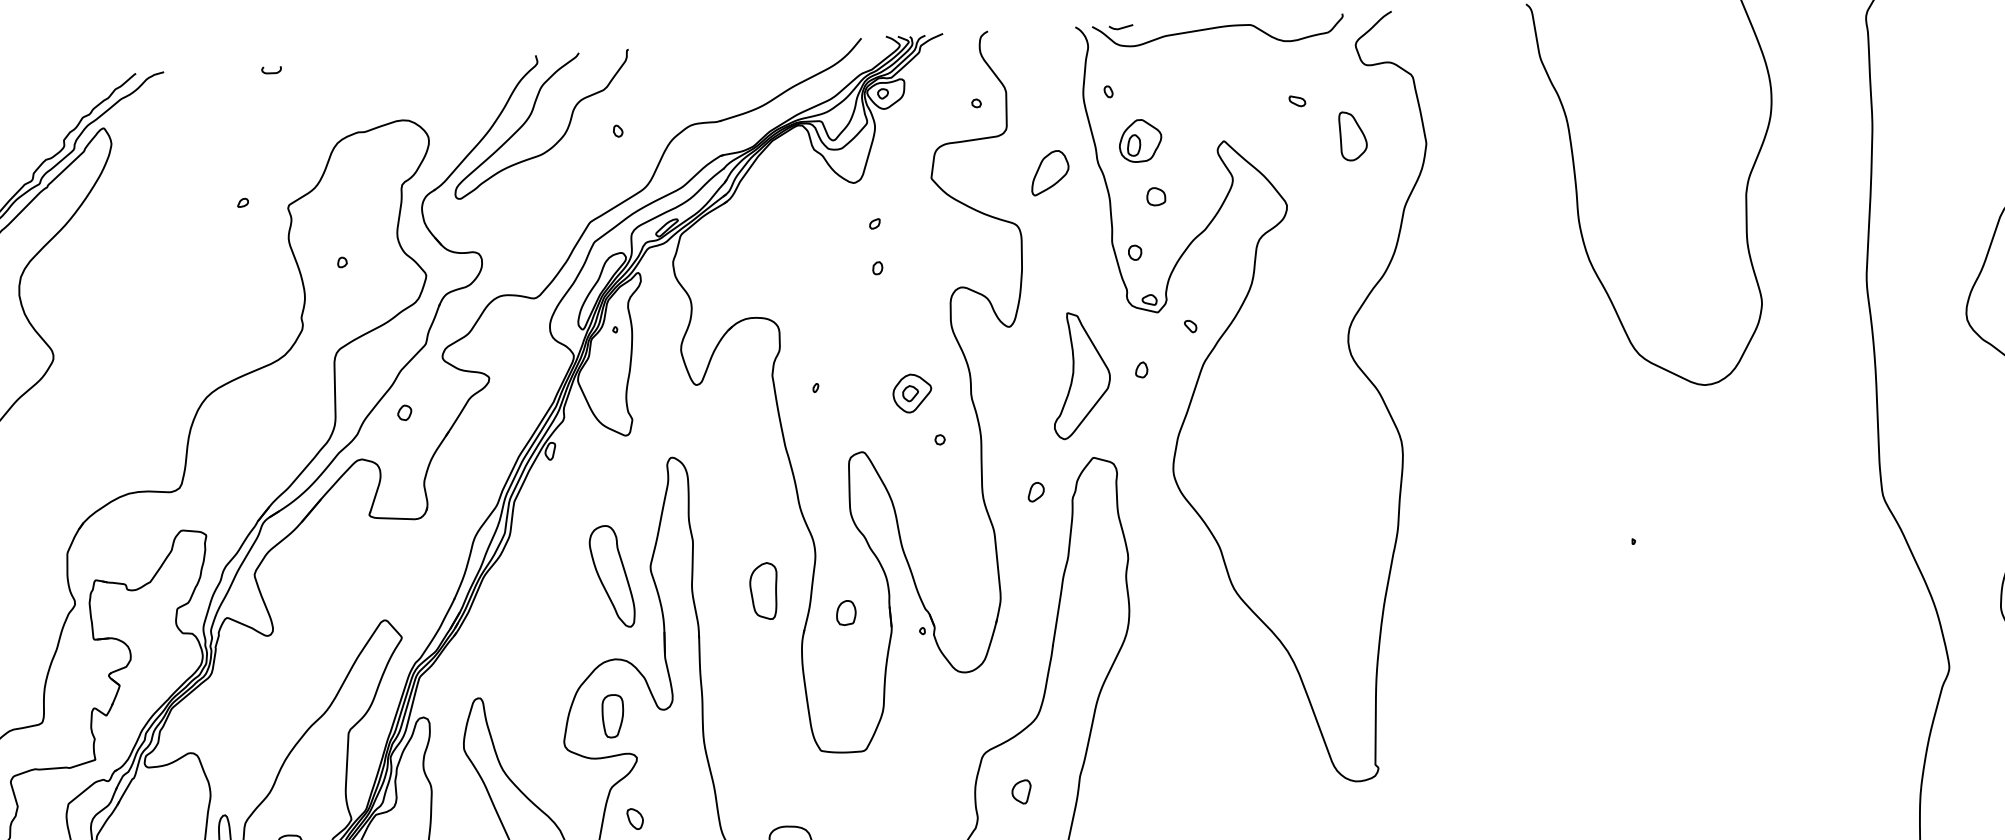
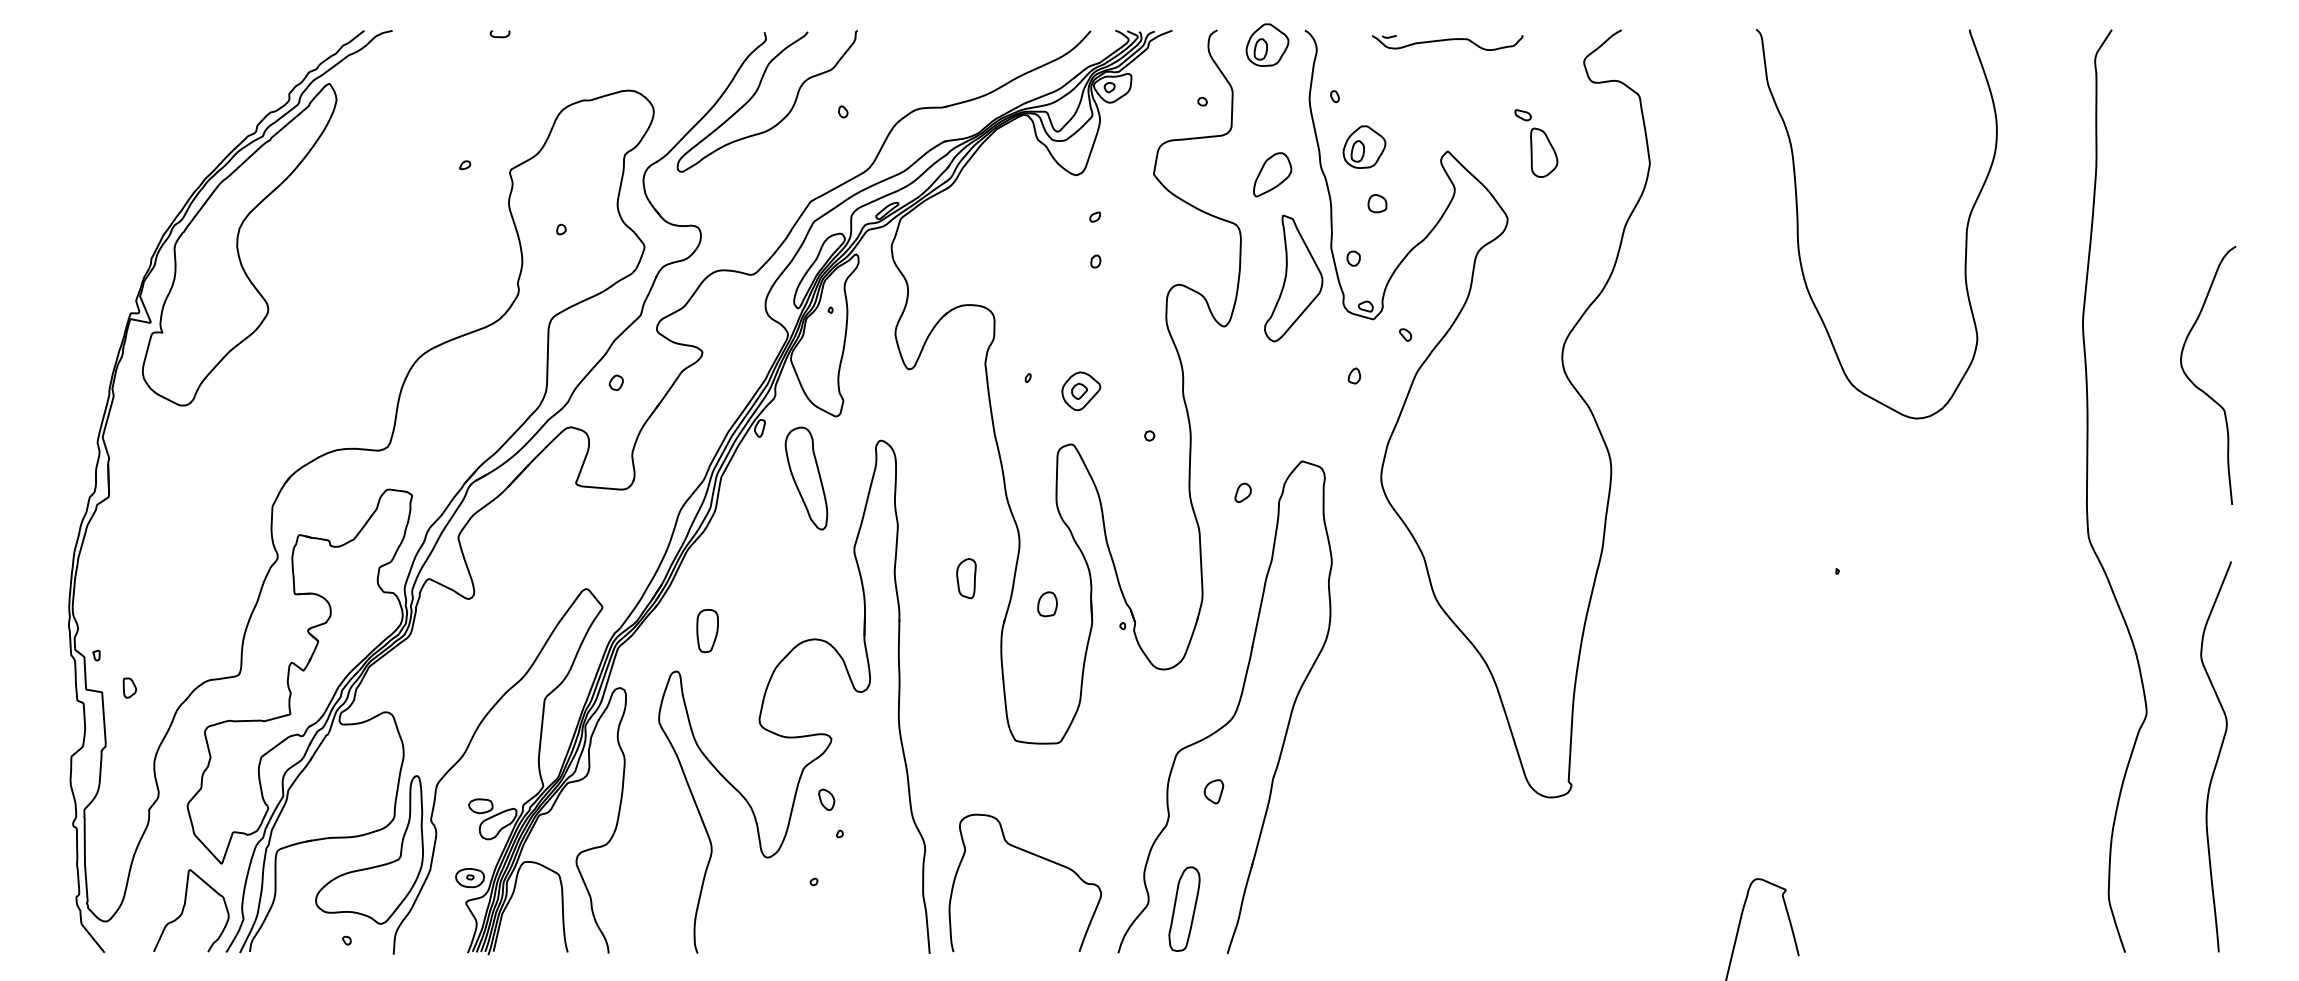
part: (1218, 32) -> (1447, 42), size x0.6
part: (1038, 43) -> (1267, 44), added
part: (1353, 135) -> (1544, 152), moved
part: (1080, 375) -> (1293, 278), moved
part: (912, 393) -> (1081, 391), moved
part: (612, 576) -> (806, 478), moved
part: (764, 591) -> (966, 578), size x0.7
part: (613, 716) -> (707, 631), moved

